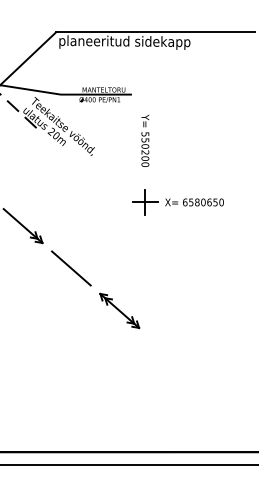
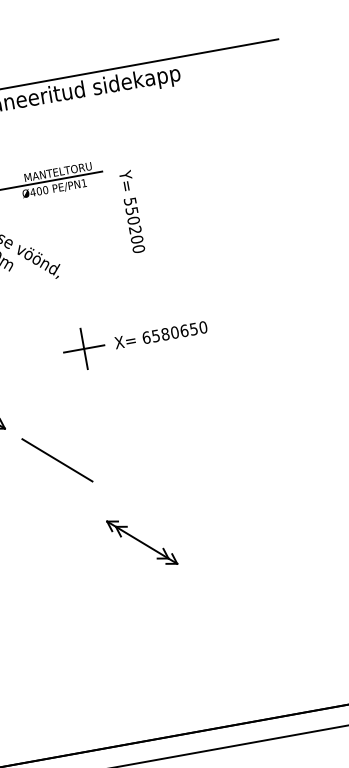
text: (145, 140) -> (132, 211), moved
part: (177, 202) -> (134, 339), moved
part: (119, 310) -> (141, 542), moved

